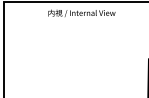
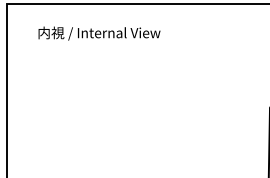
text: (81, 12) -> (98, 31), moved

